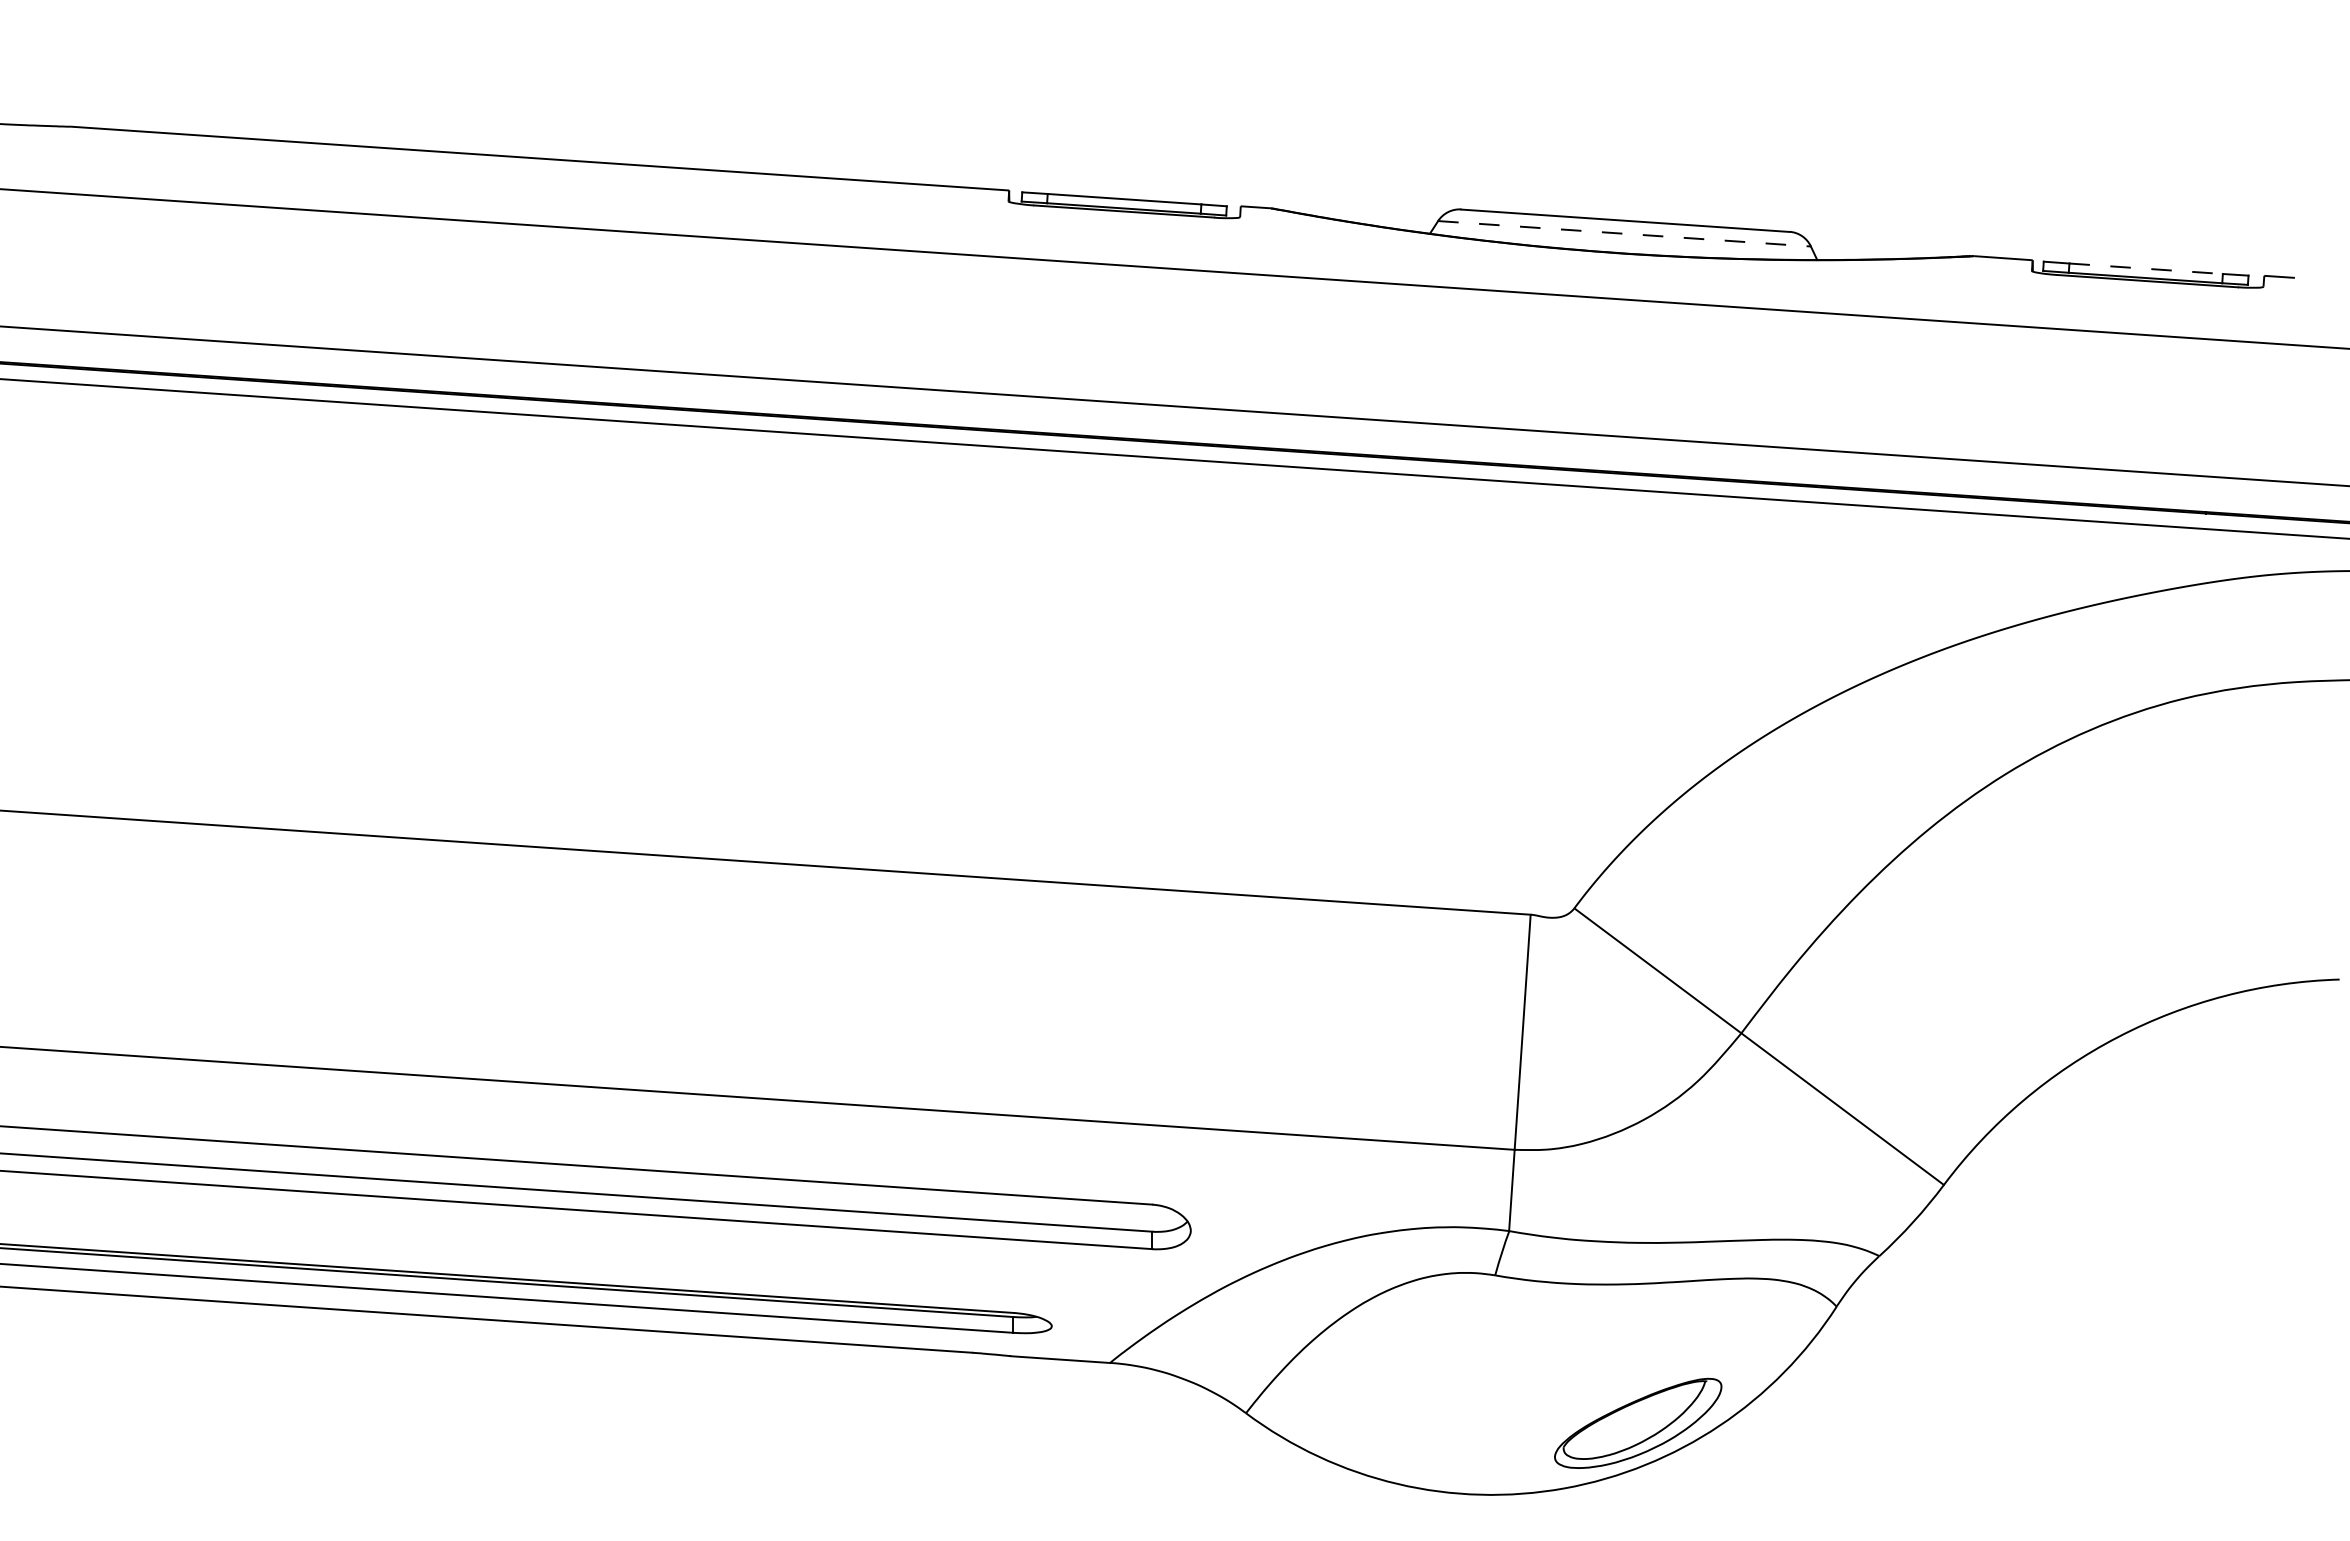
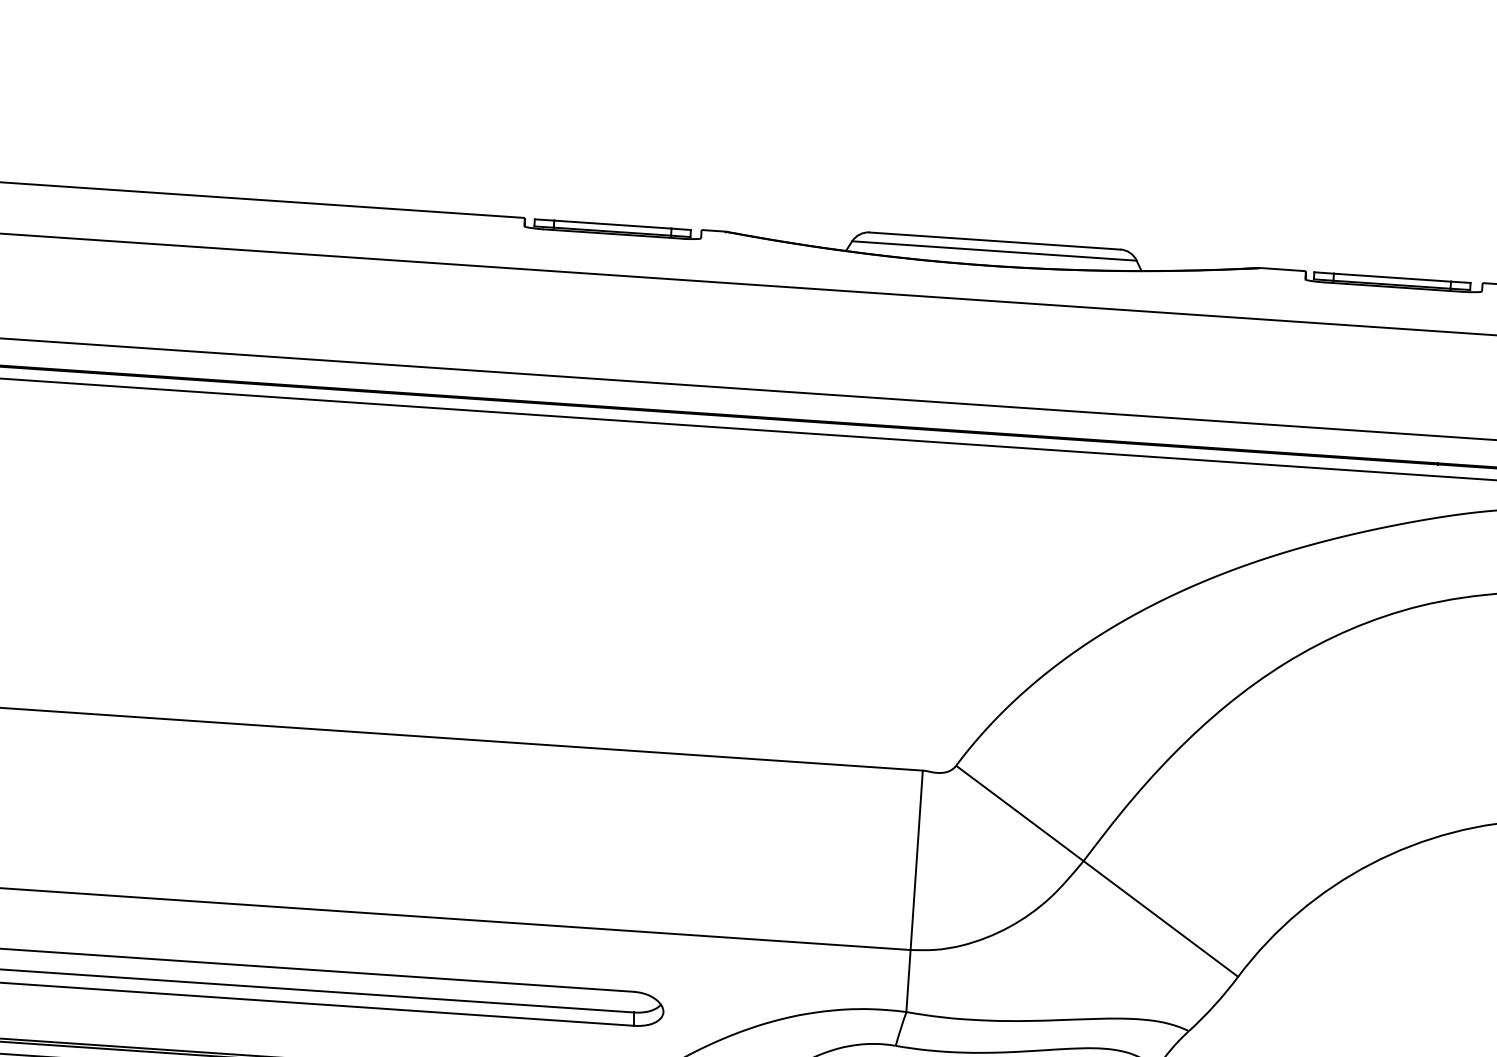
line: (1624, 233) -> (994, 250), dashed -> solid
line: (2146, 268) -> (1392, 277), dashed -> solid

